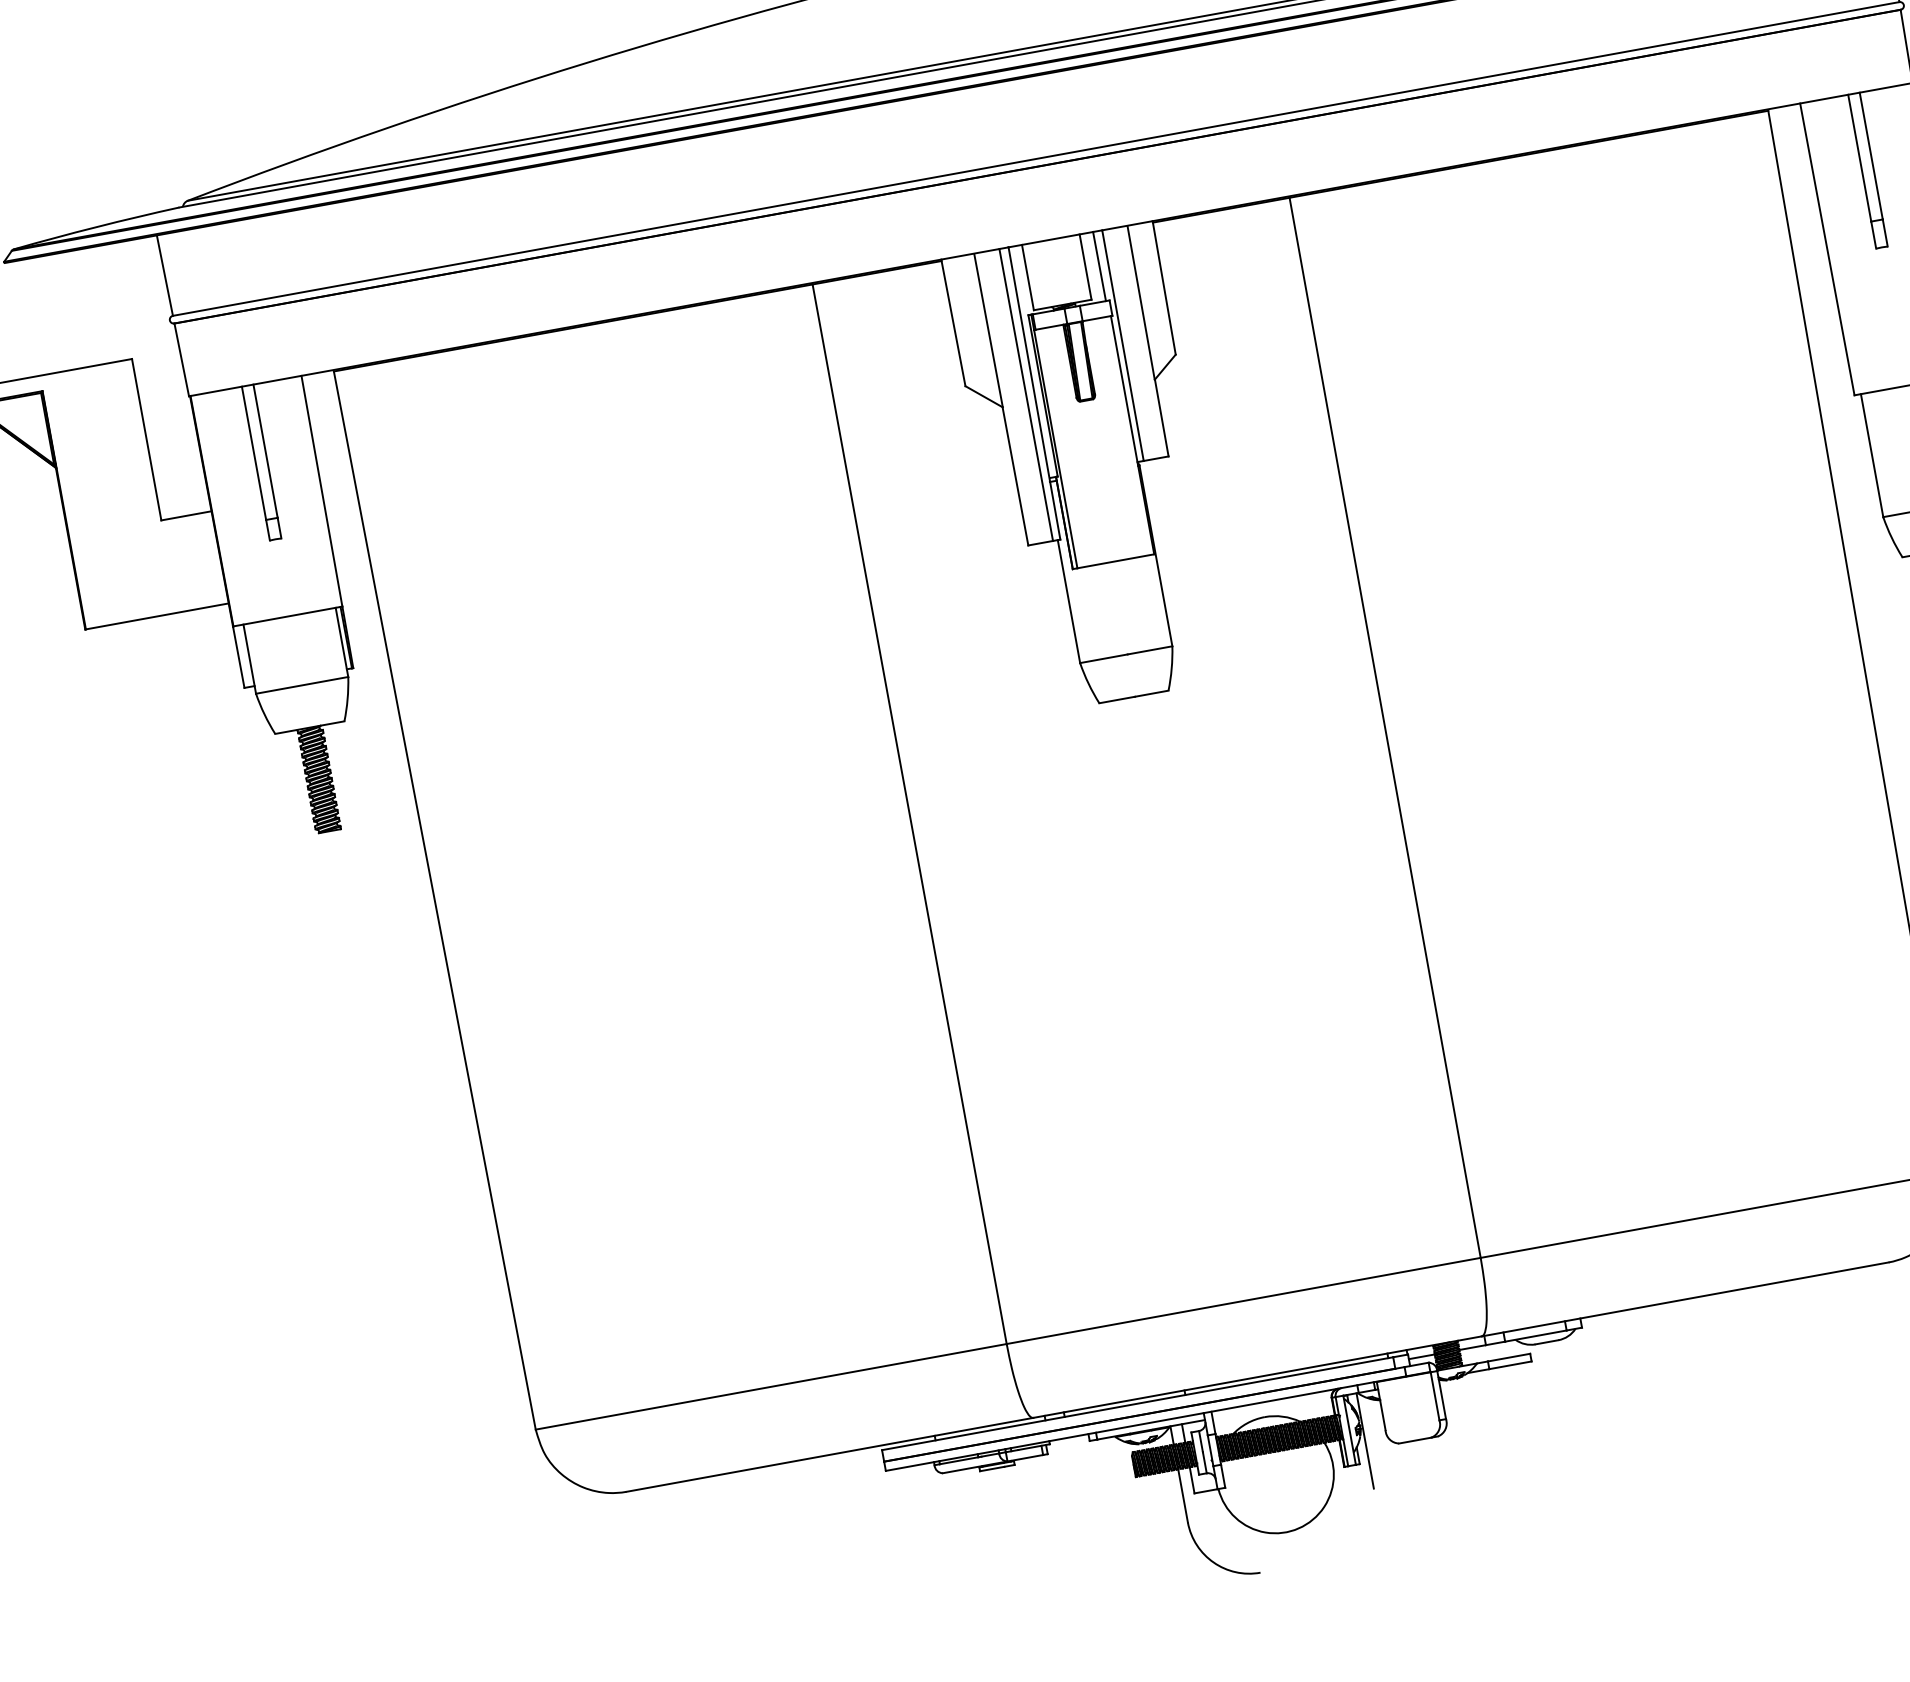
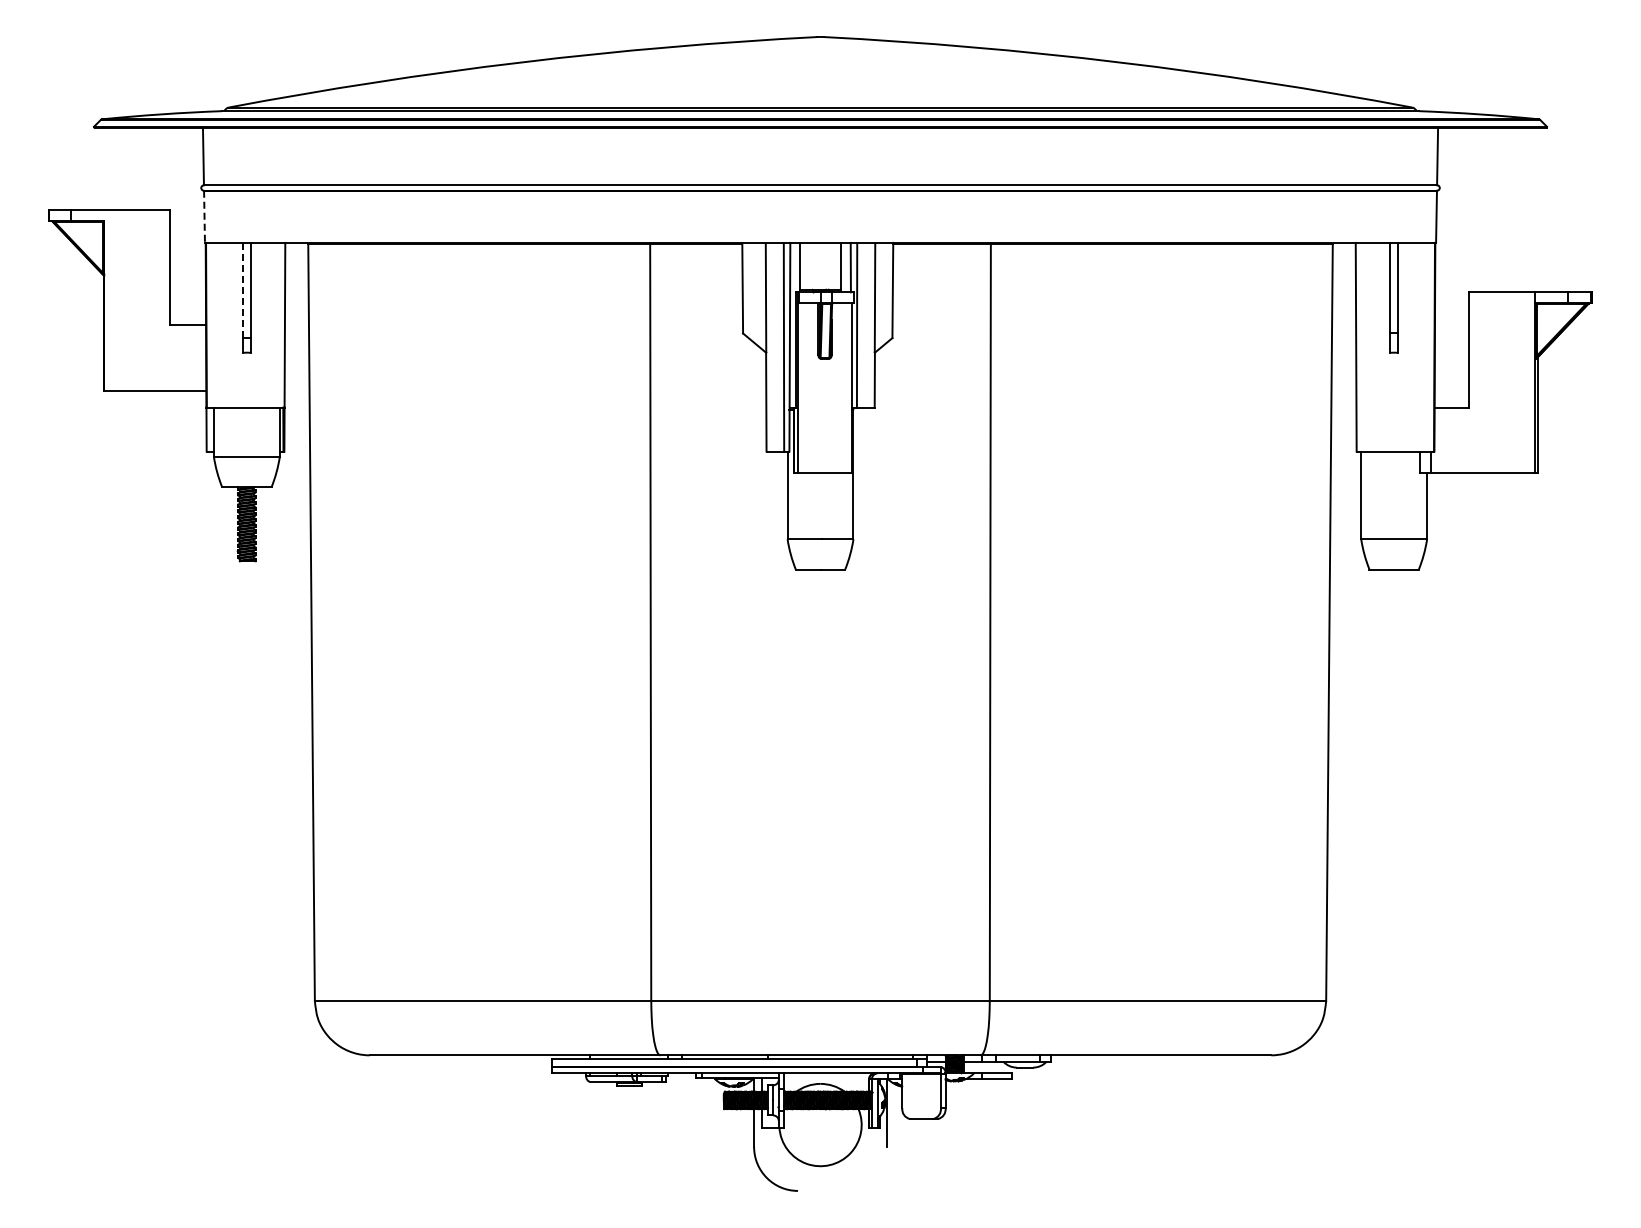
line: (181, 360) -> (204, 217), solid -> dashed
line: (253, 453) -> (242, 290), solid -> dashed

